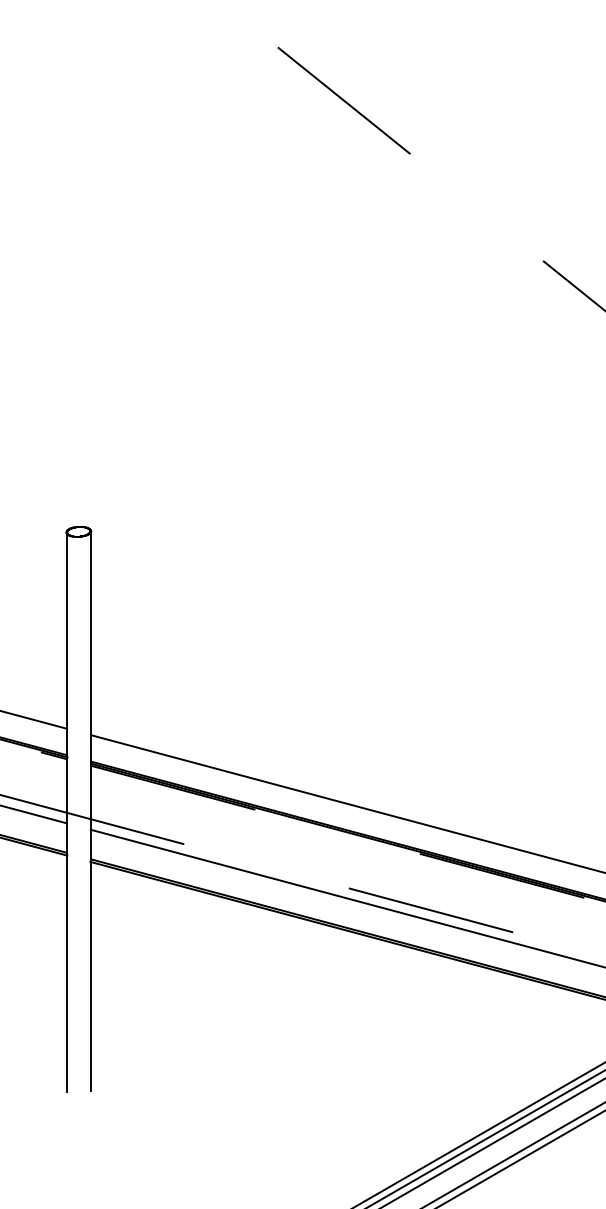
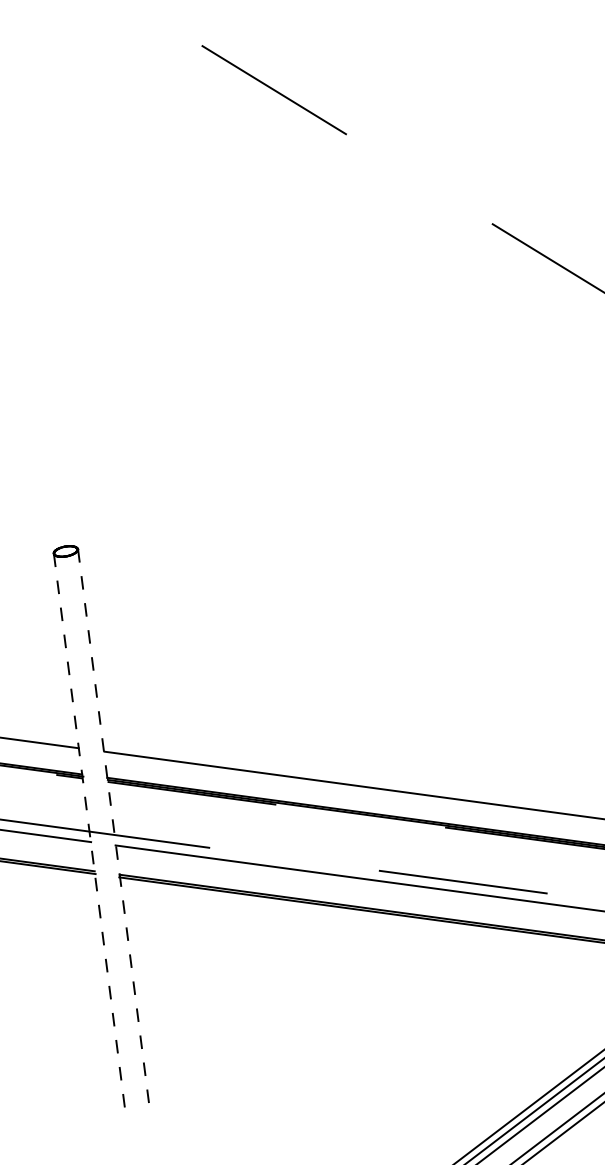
line: (91, 811) -> (113, 827), solid -> dashed
line: (66, 812) -> (89, 831), solid -> dashed

